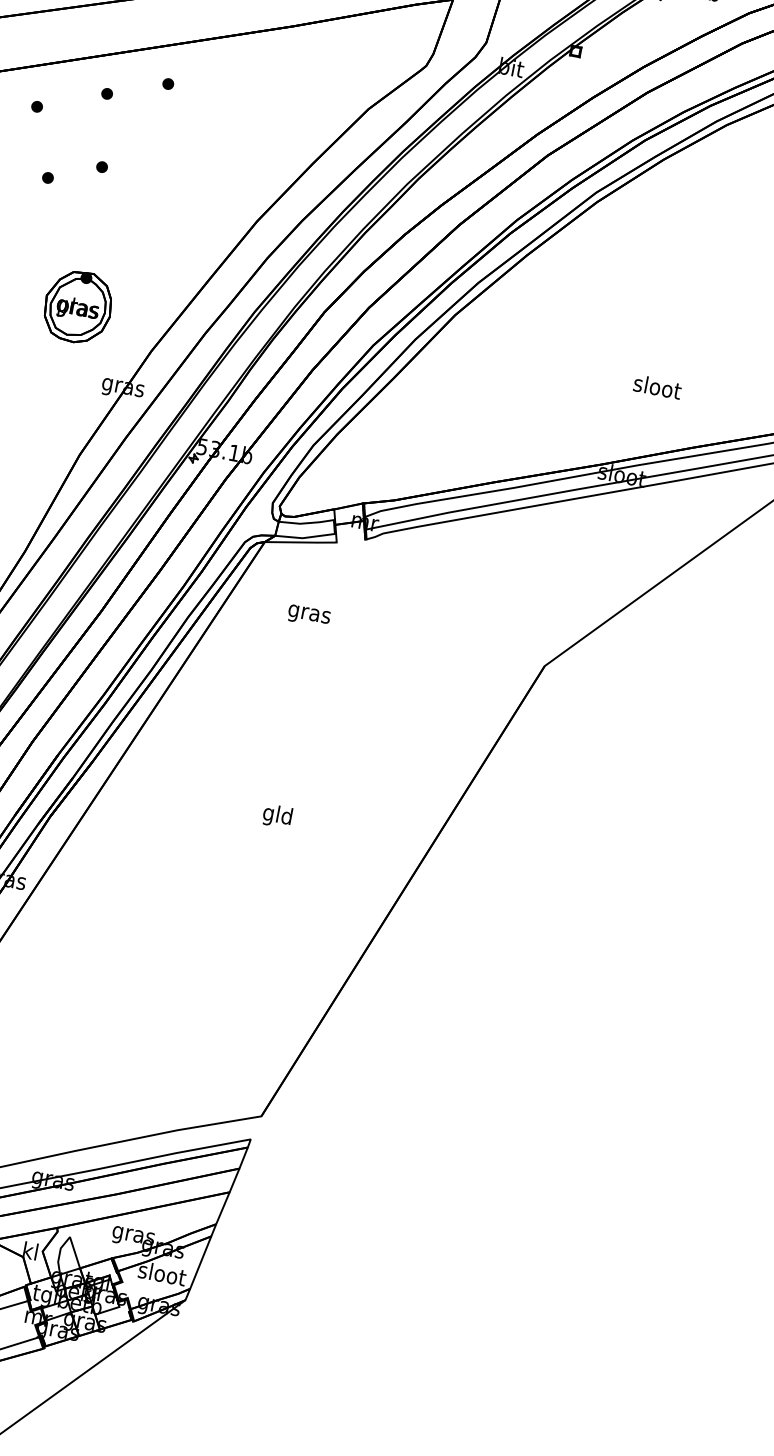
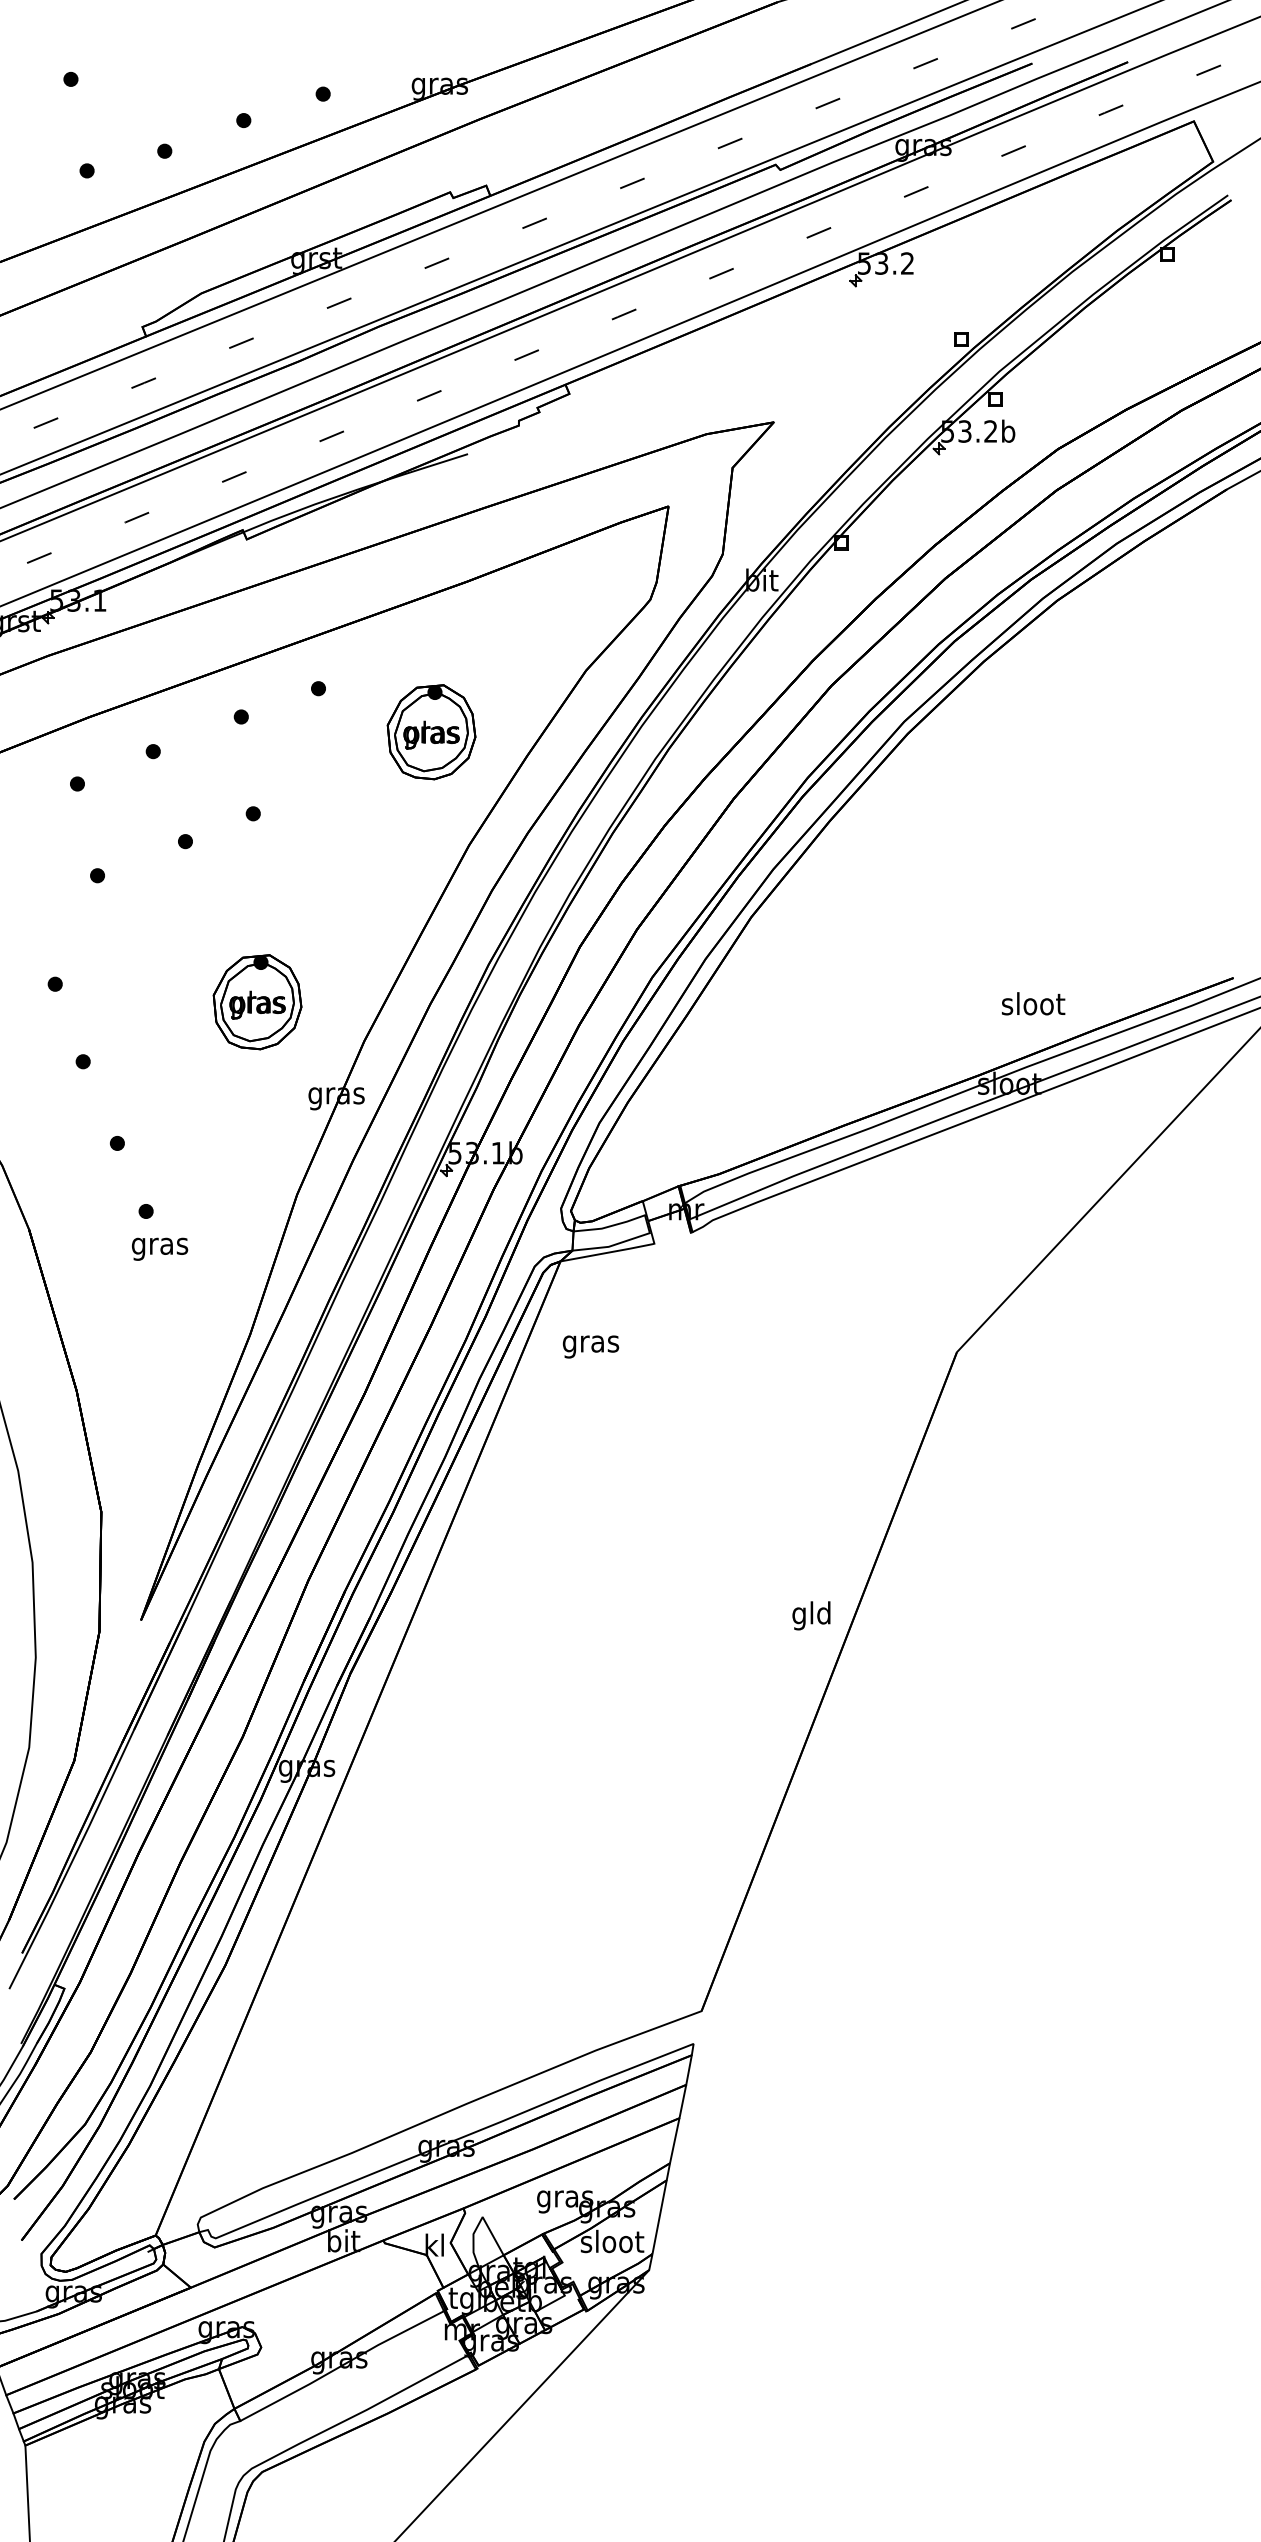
part: (245, 132) -> (431, 732), added
text: (657, 386) -> (1033, 1003), moved
text: (309, 615) -> (591, 1346), moved
text: (277, 816) -> (811, 1615), moved

